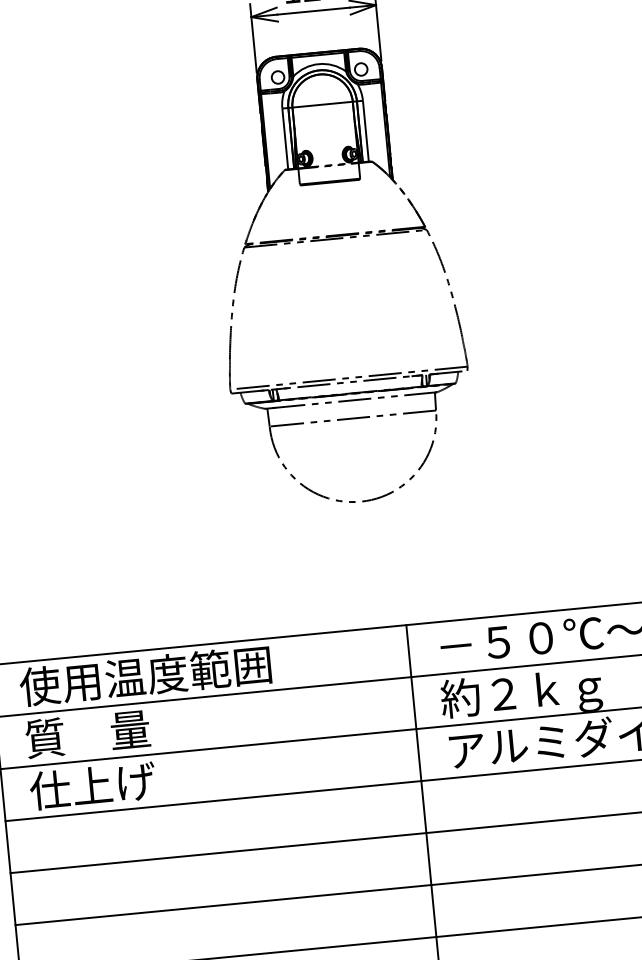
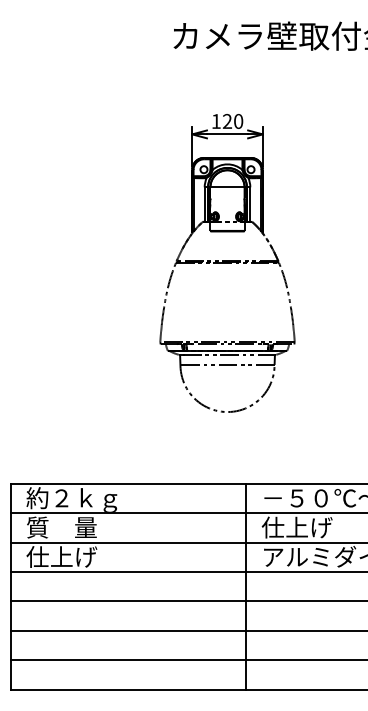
text: (146, 678) -> (97, 499), 使用温度範囲 -> 約２ｋｇ
text: (520, 694) -> (306, 528), 約２ｋｇ -> 仕上げ

